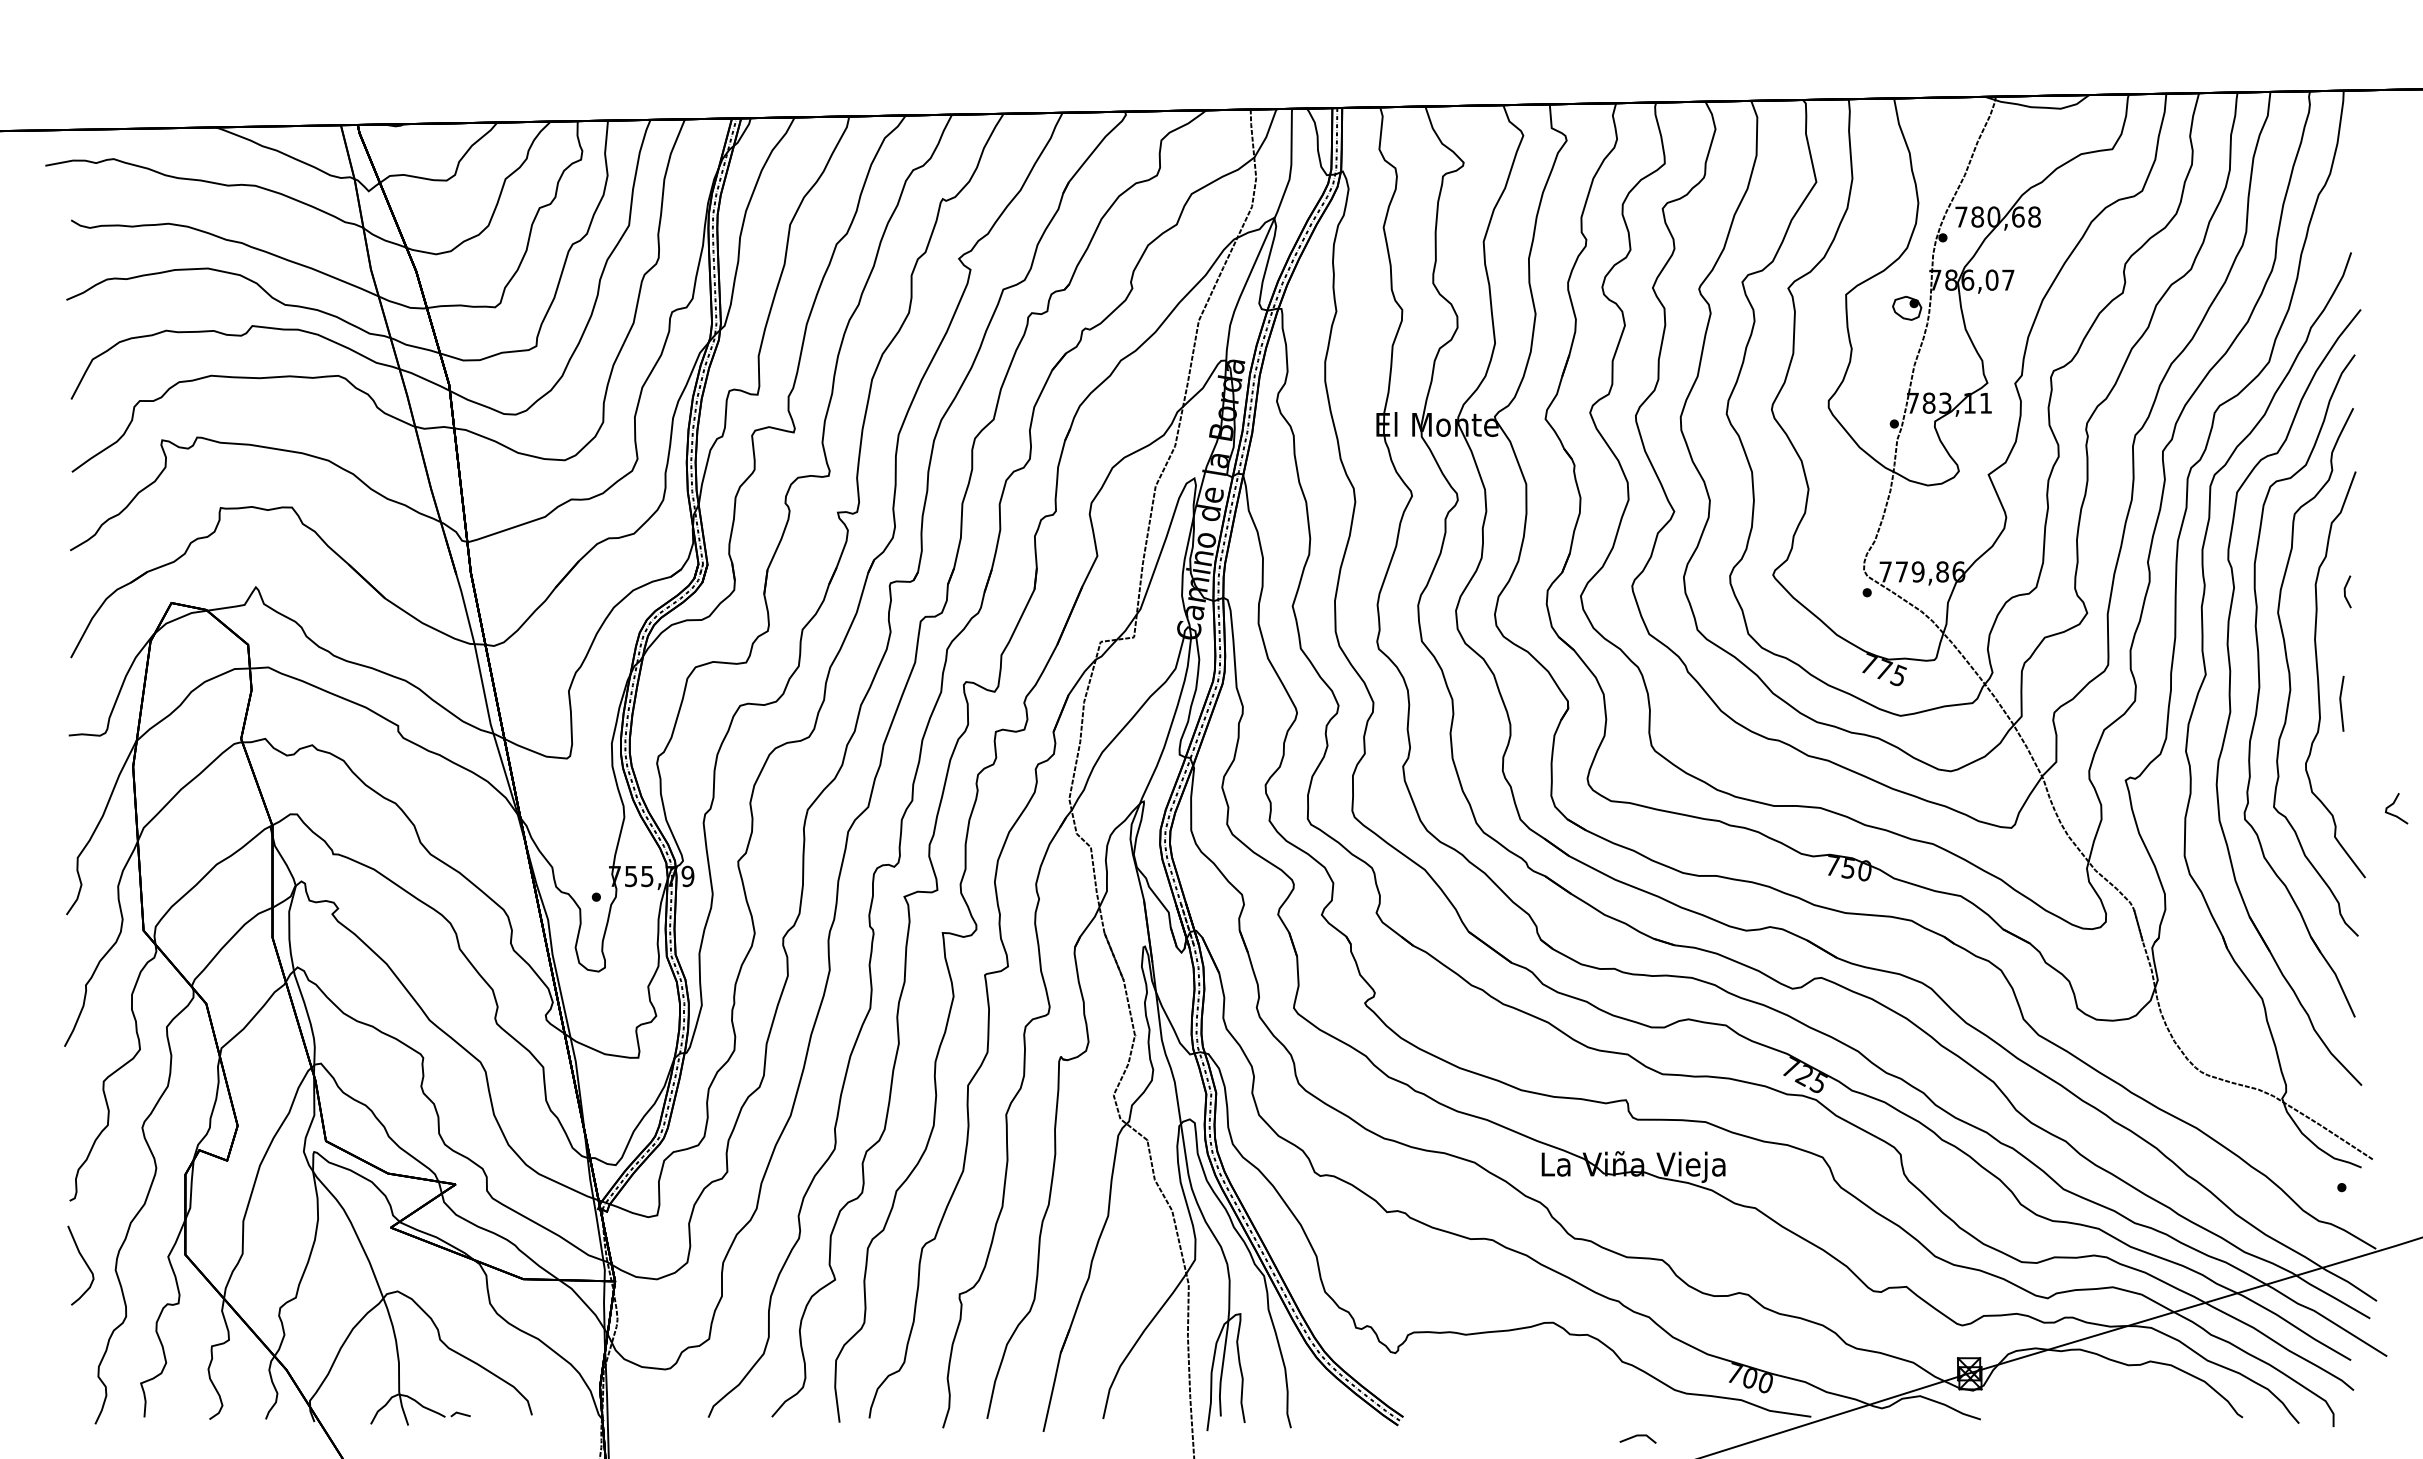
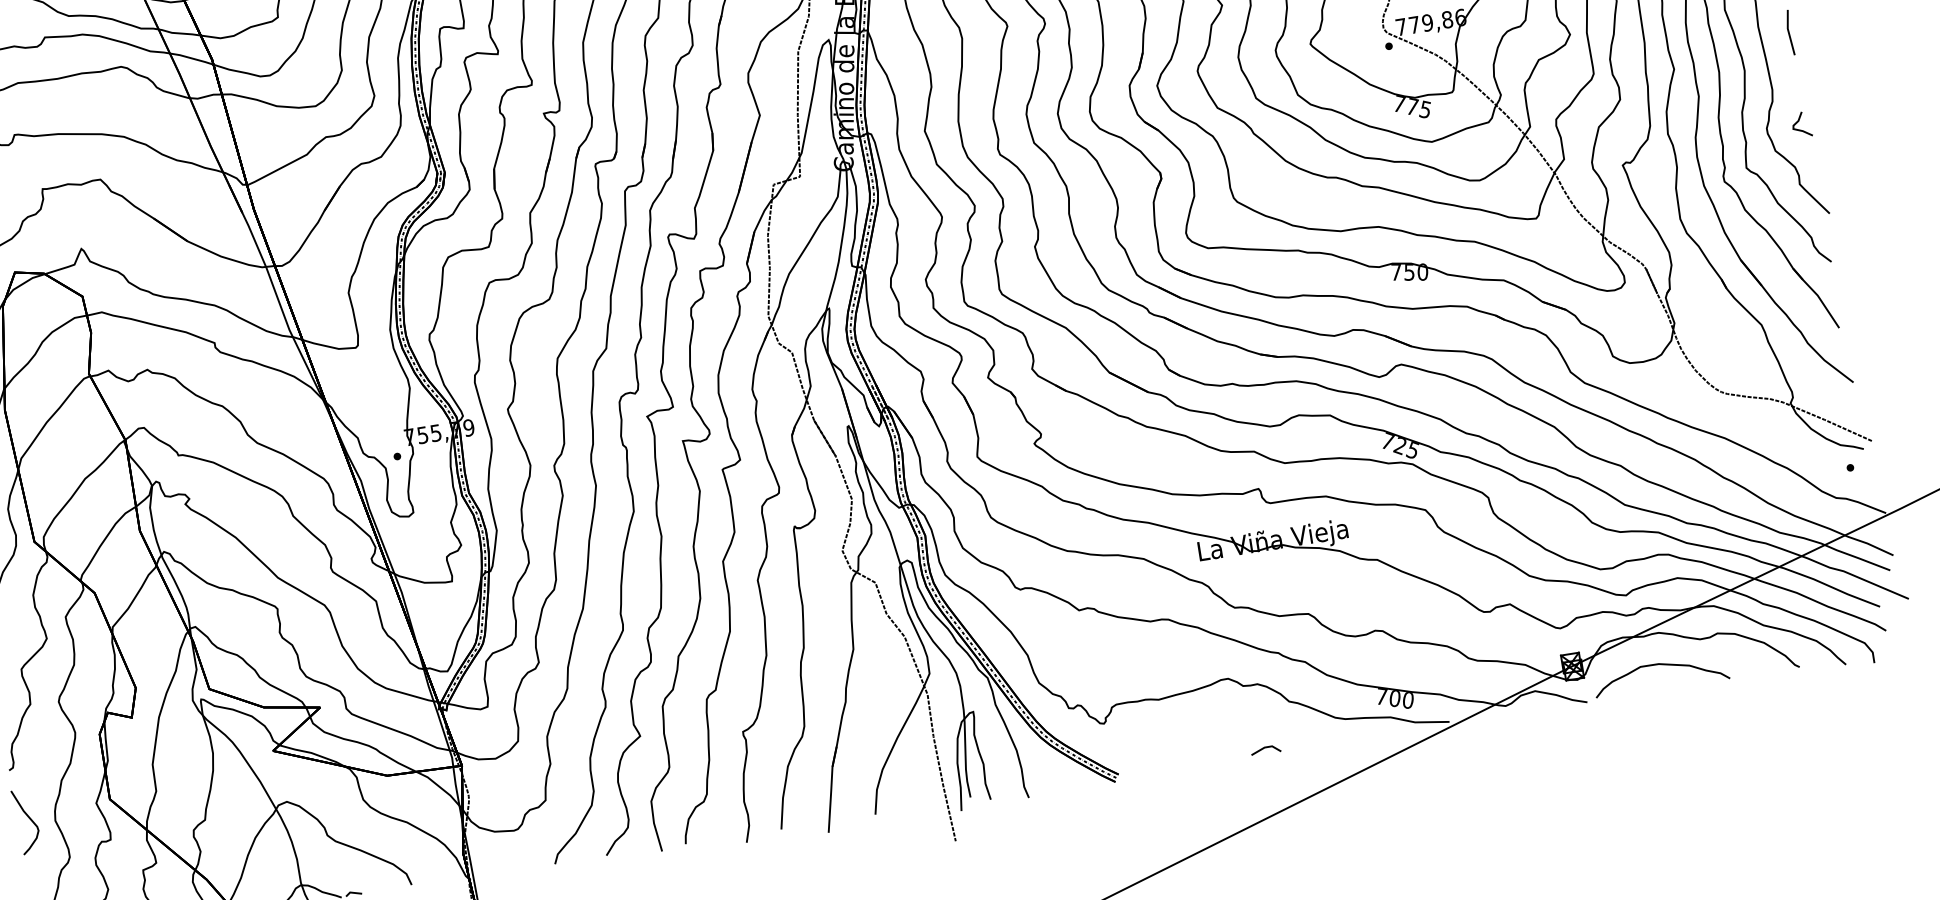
line: (2341, 703) -> (1789, 32), moved
curve: (2393, 804) -> (1798, 121), moved
curve: (2079, 1389) -> (1663, 665), added
line: (1637, 1436) -> (1265, 748), moved

